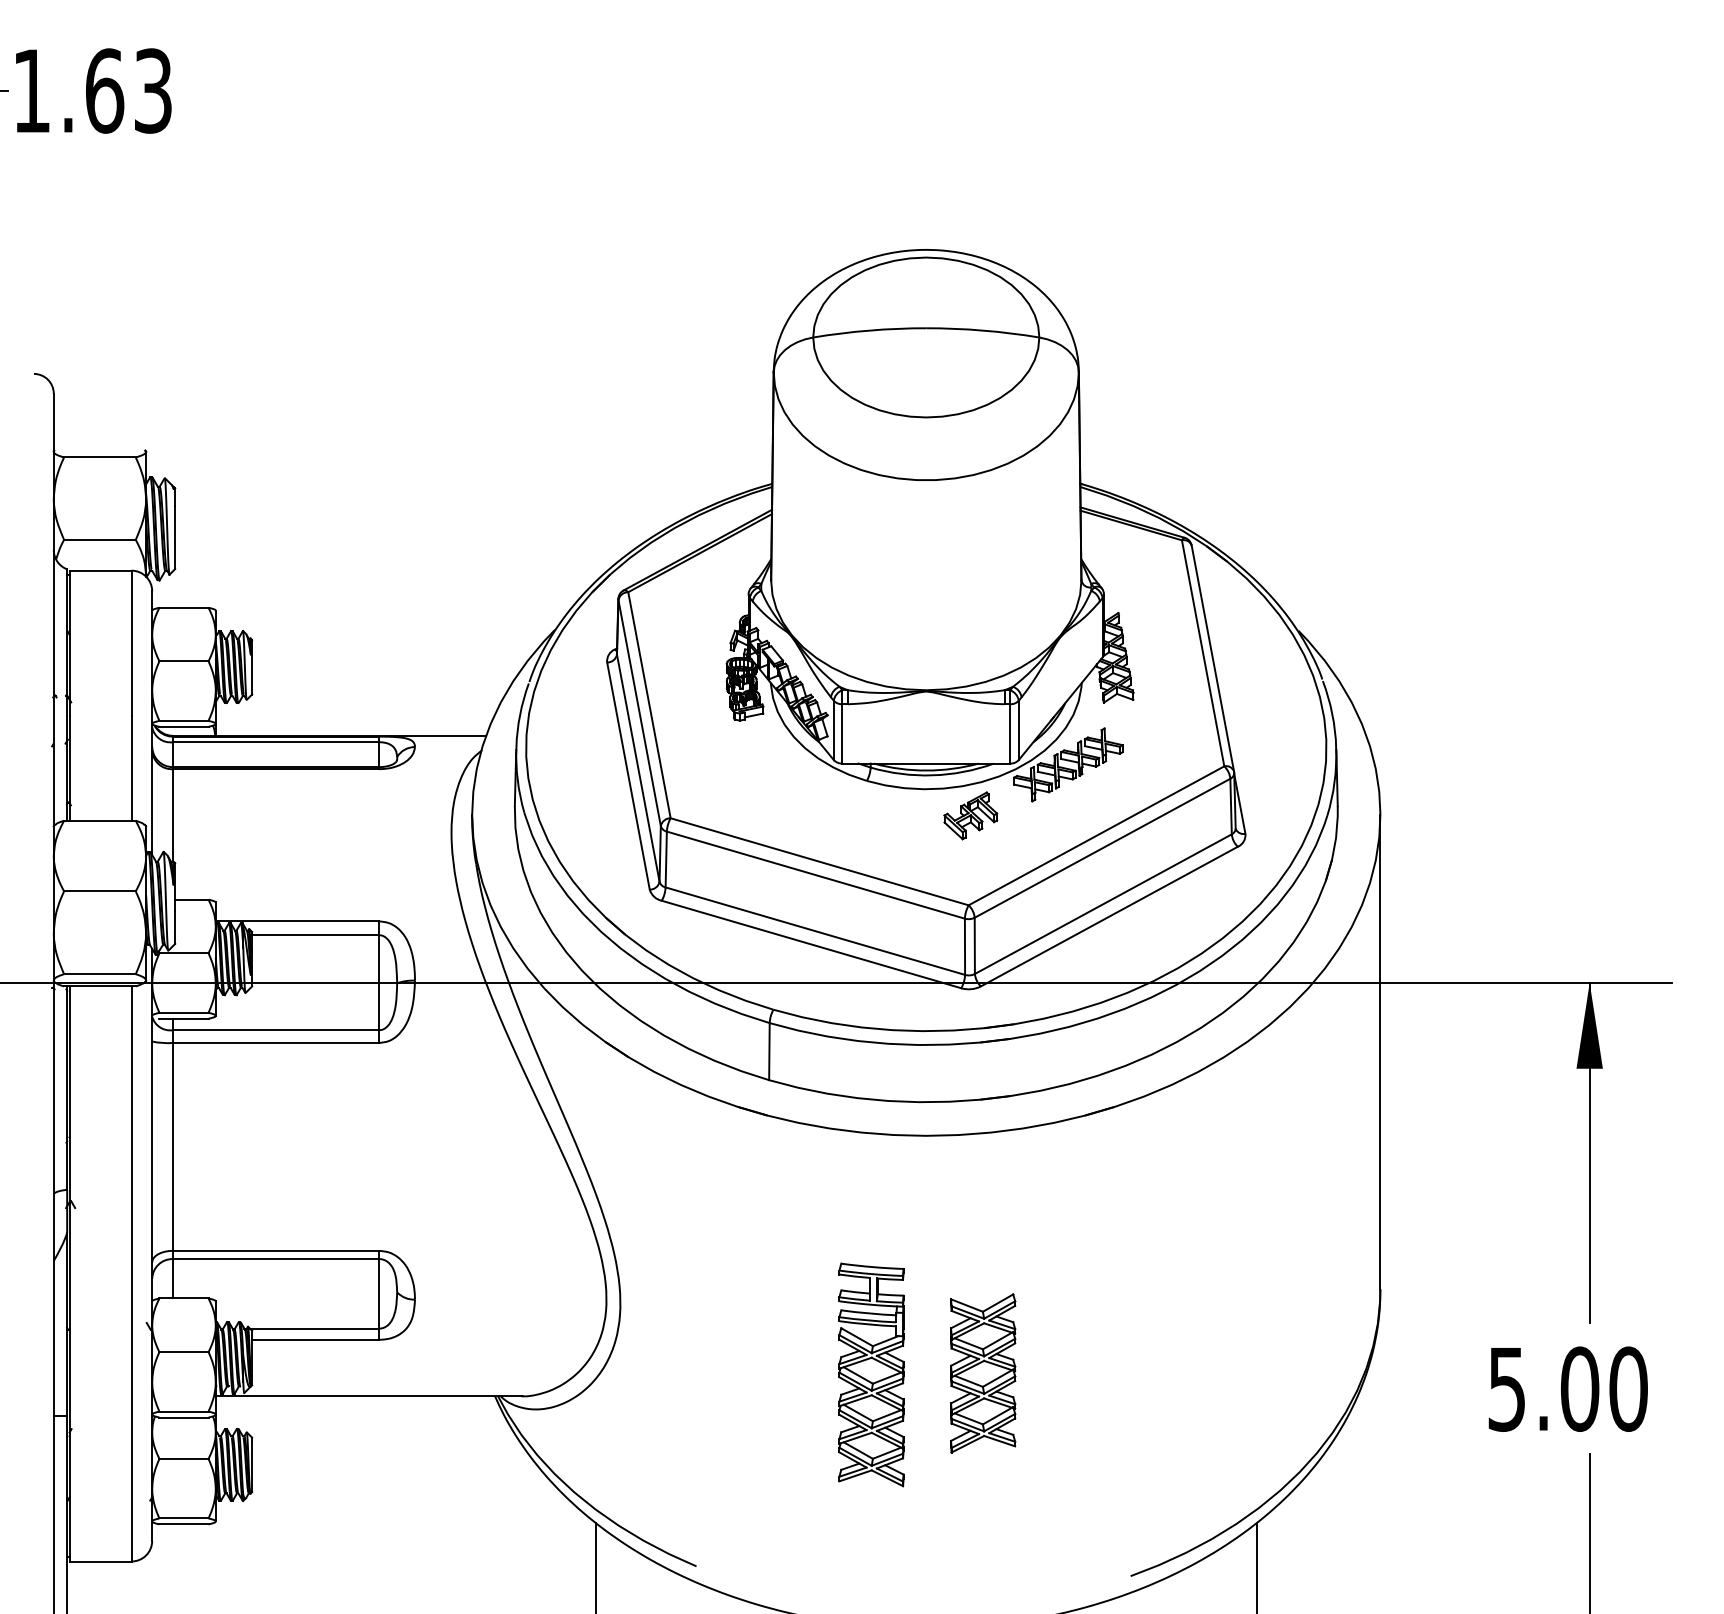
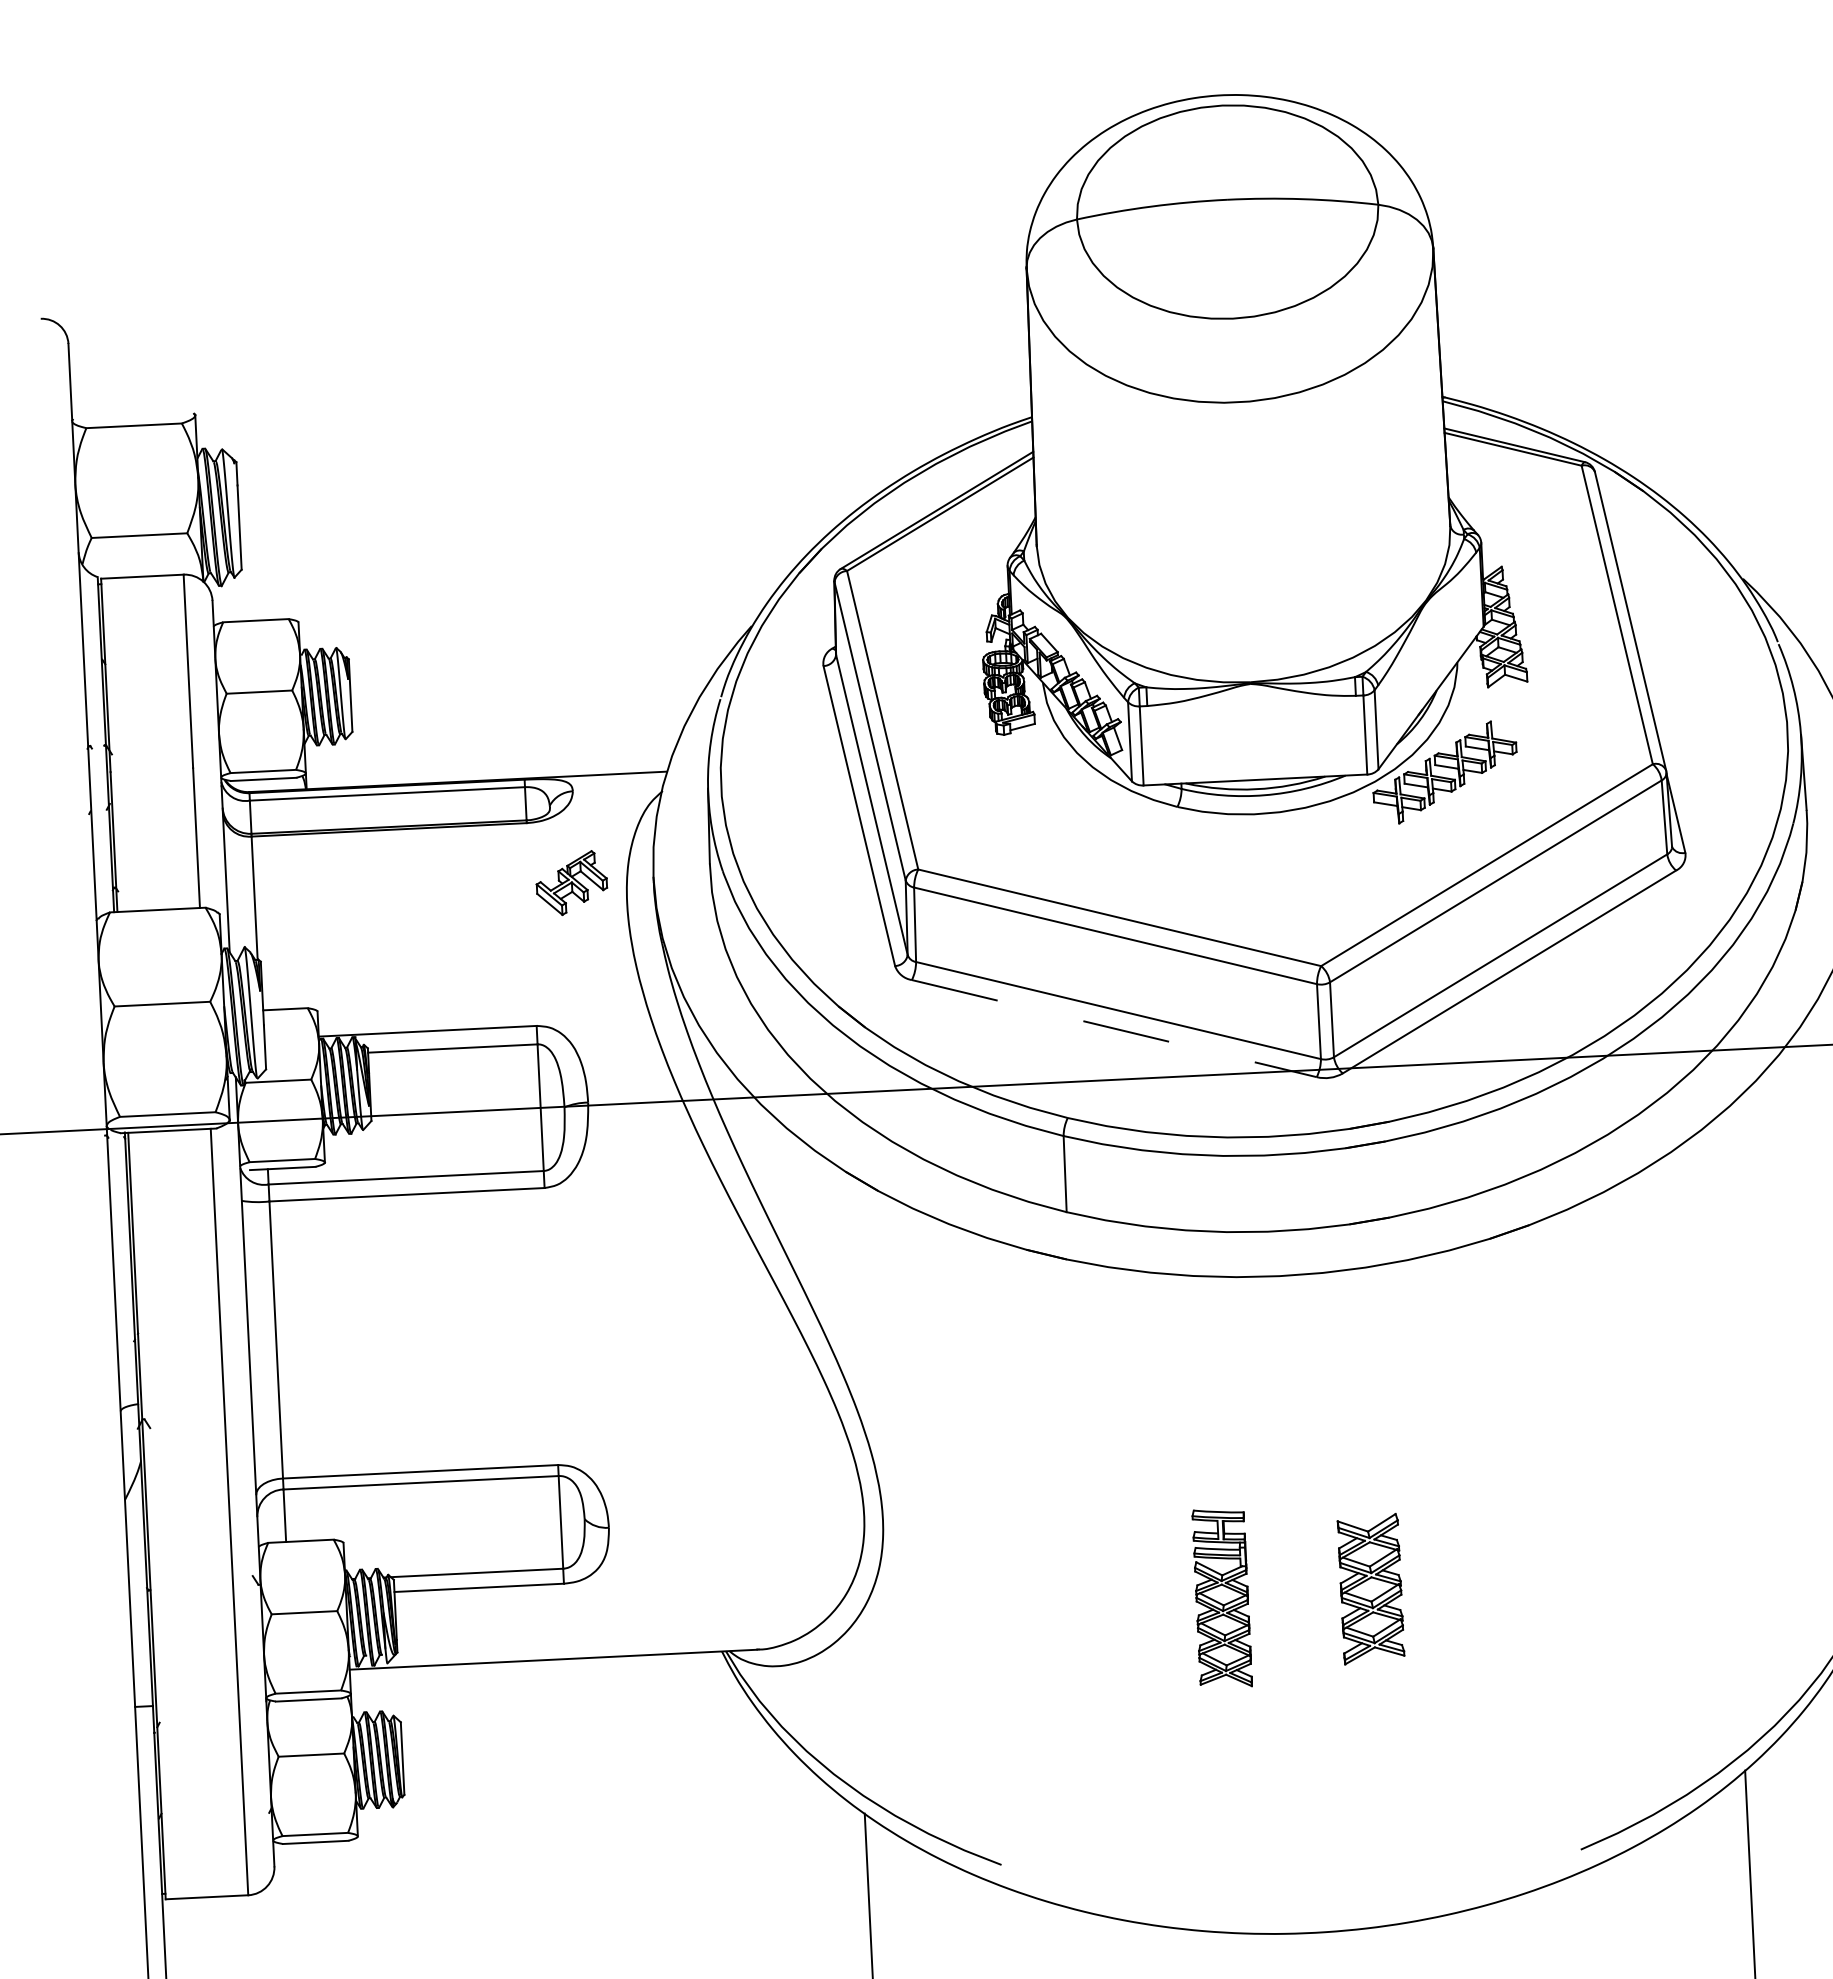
part: (970, 815) -> (571, 882), moved
line: (811, 944) -> (1114, 1028), solid -> dashed
part: (983, 1373) -> (1371, 1589), size x0.7
part: (871, 1374) -> (1222, 1597), size x0.6

